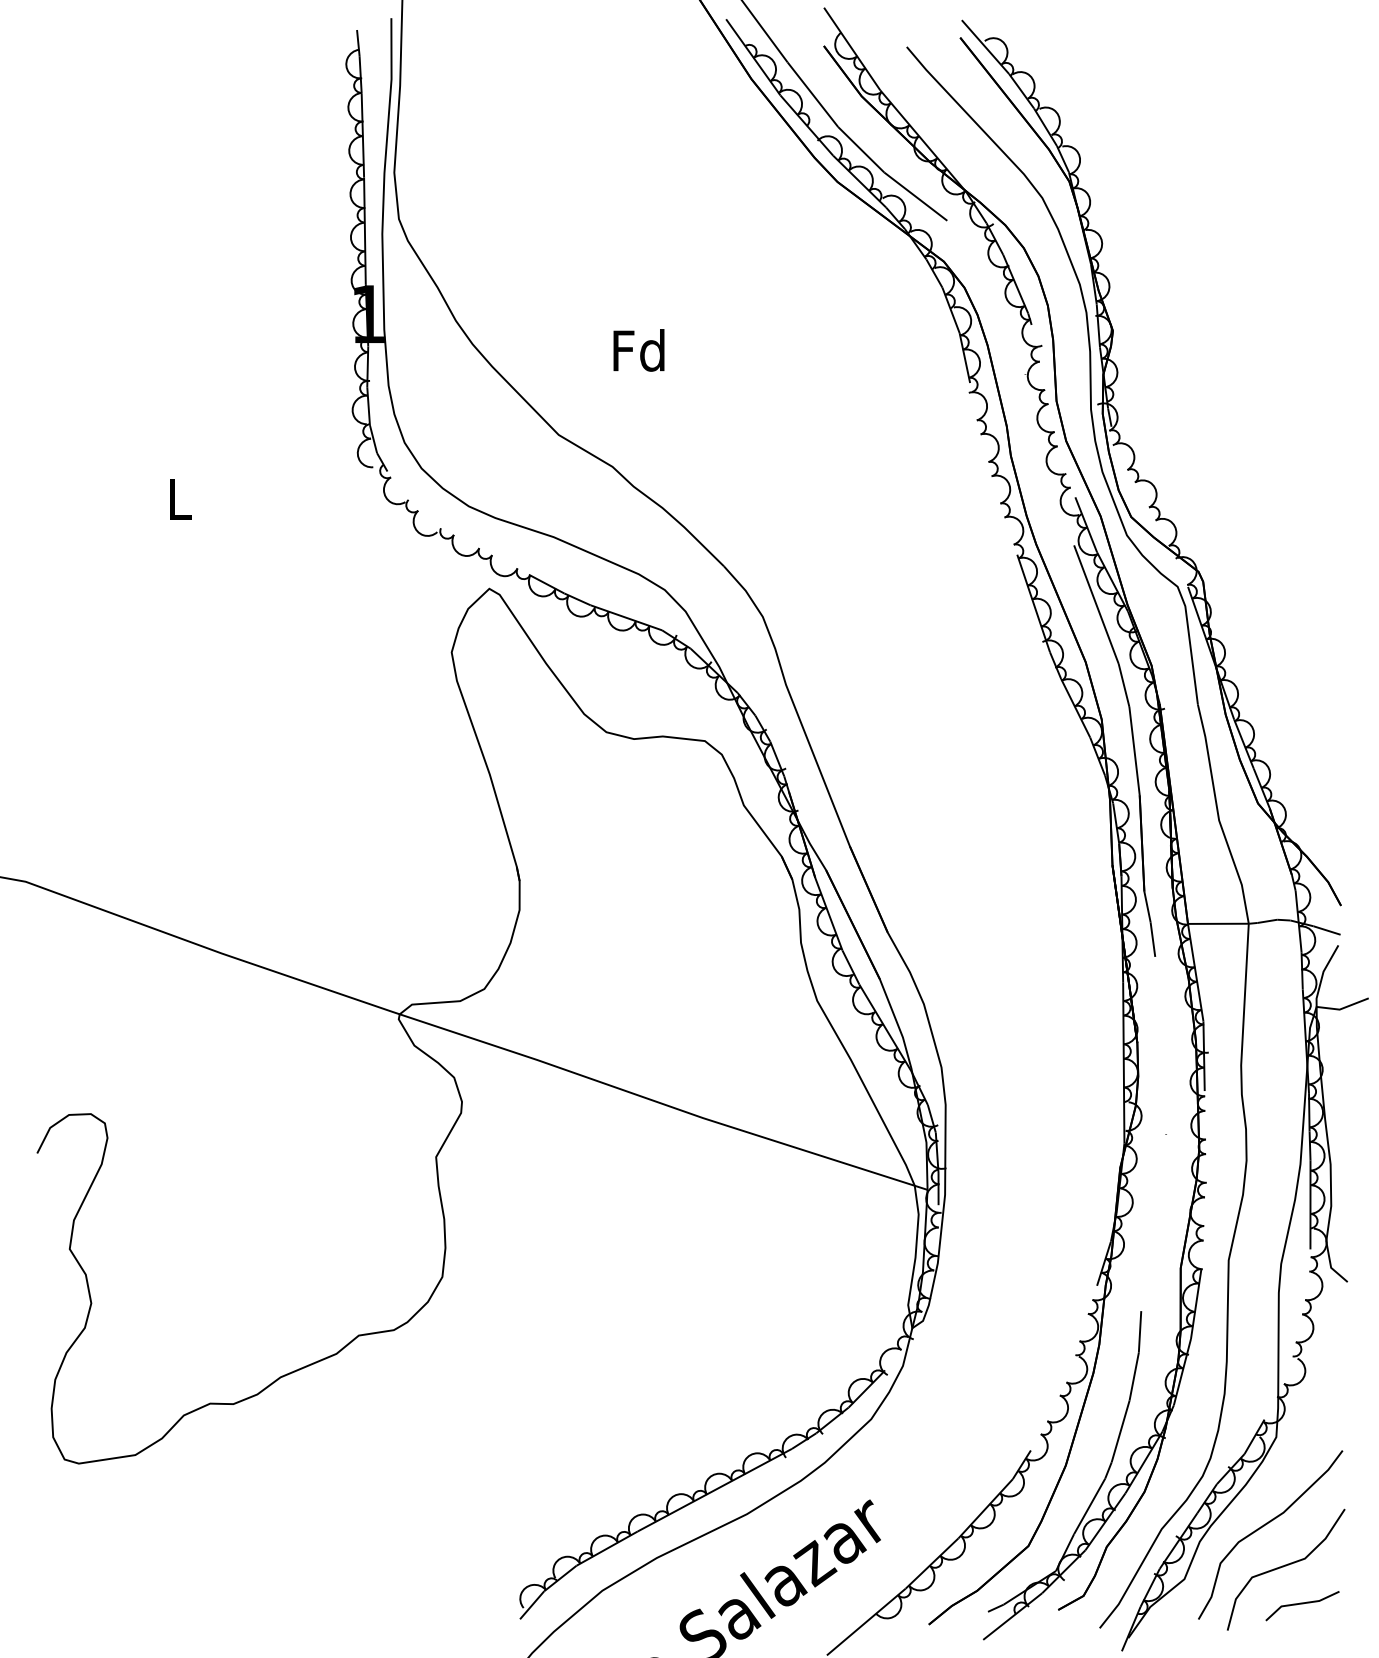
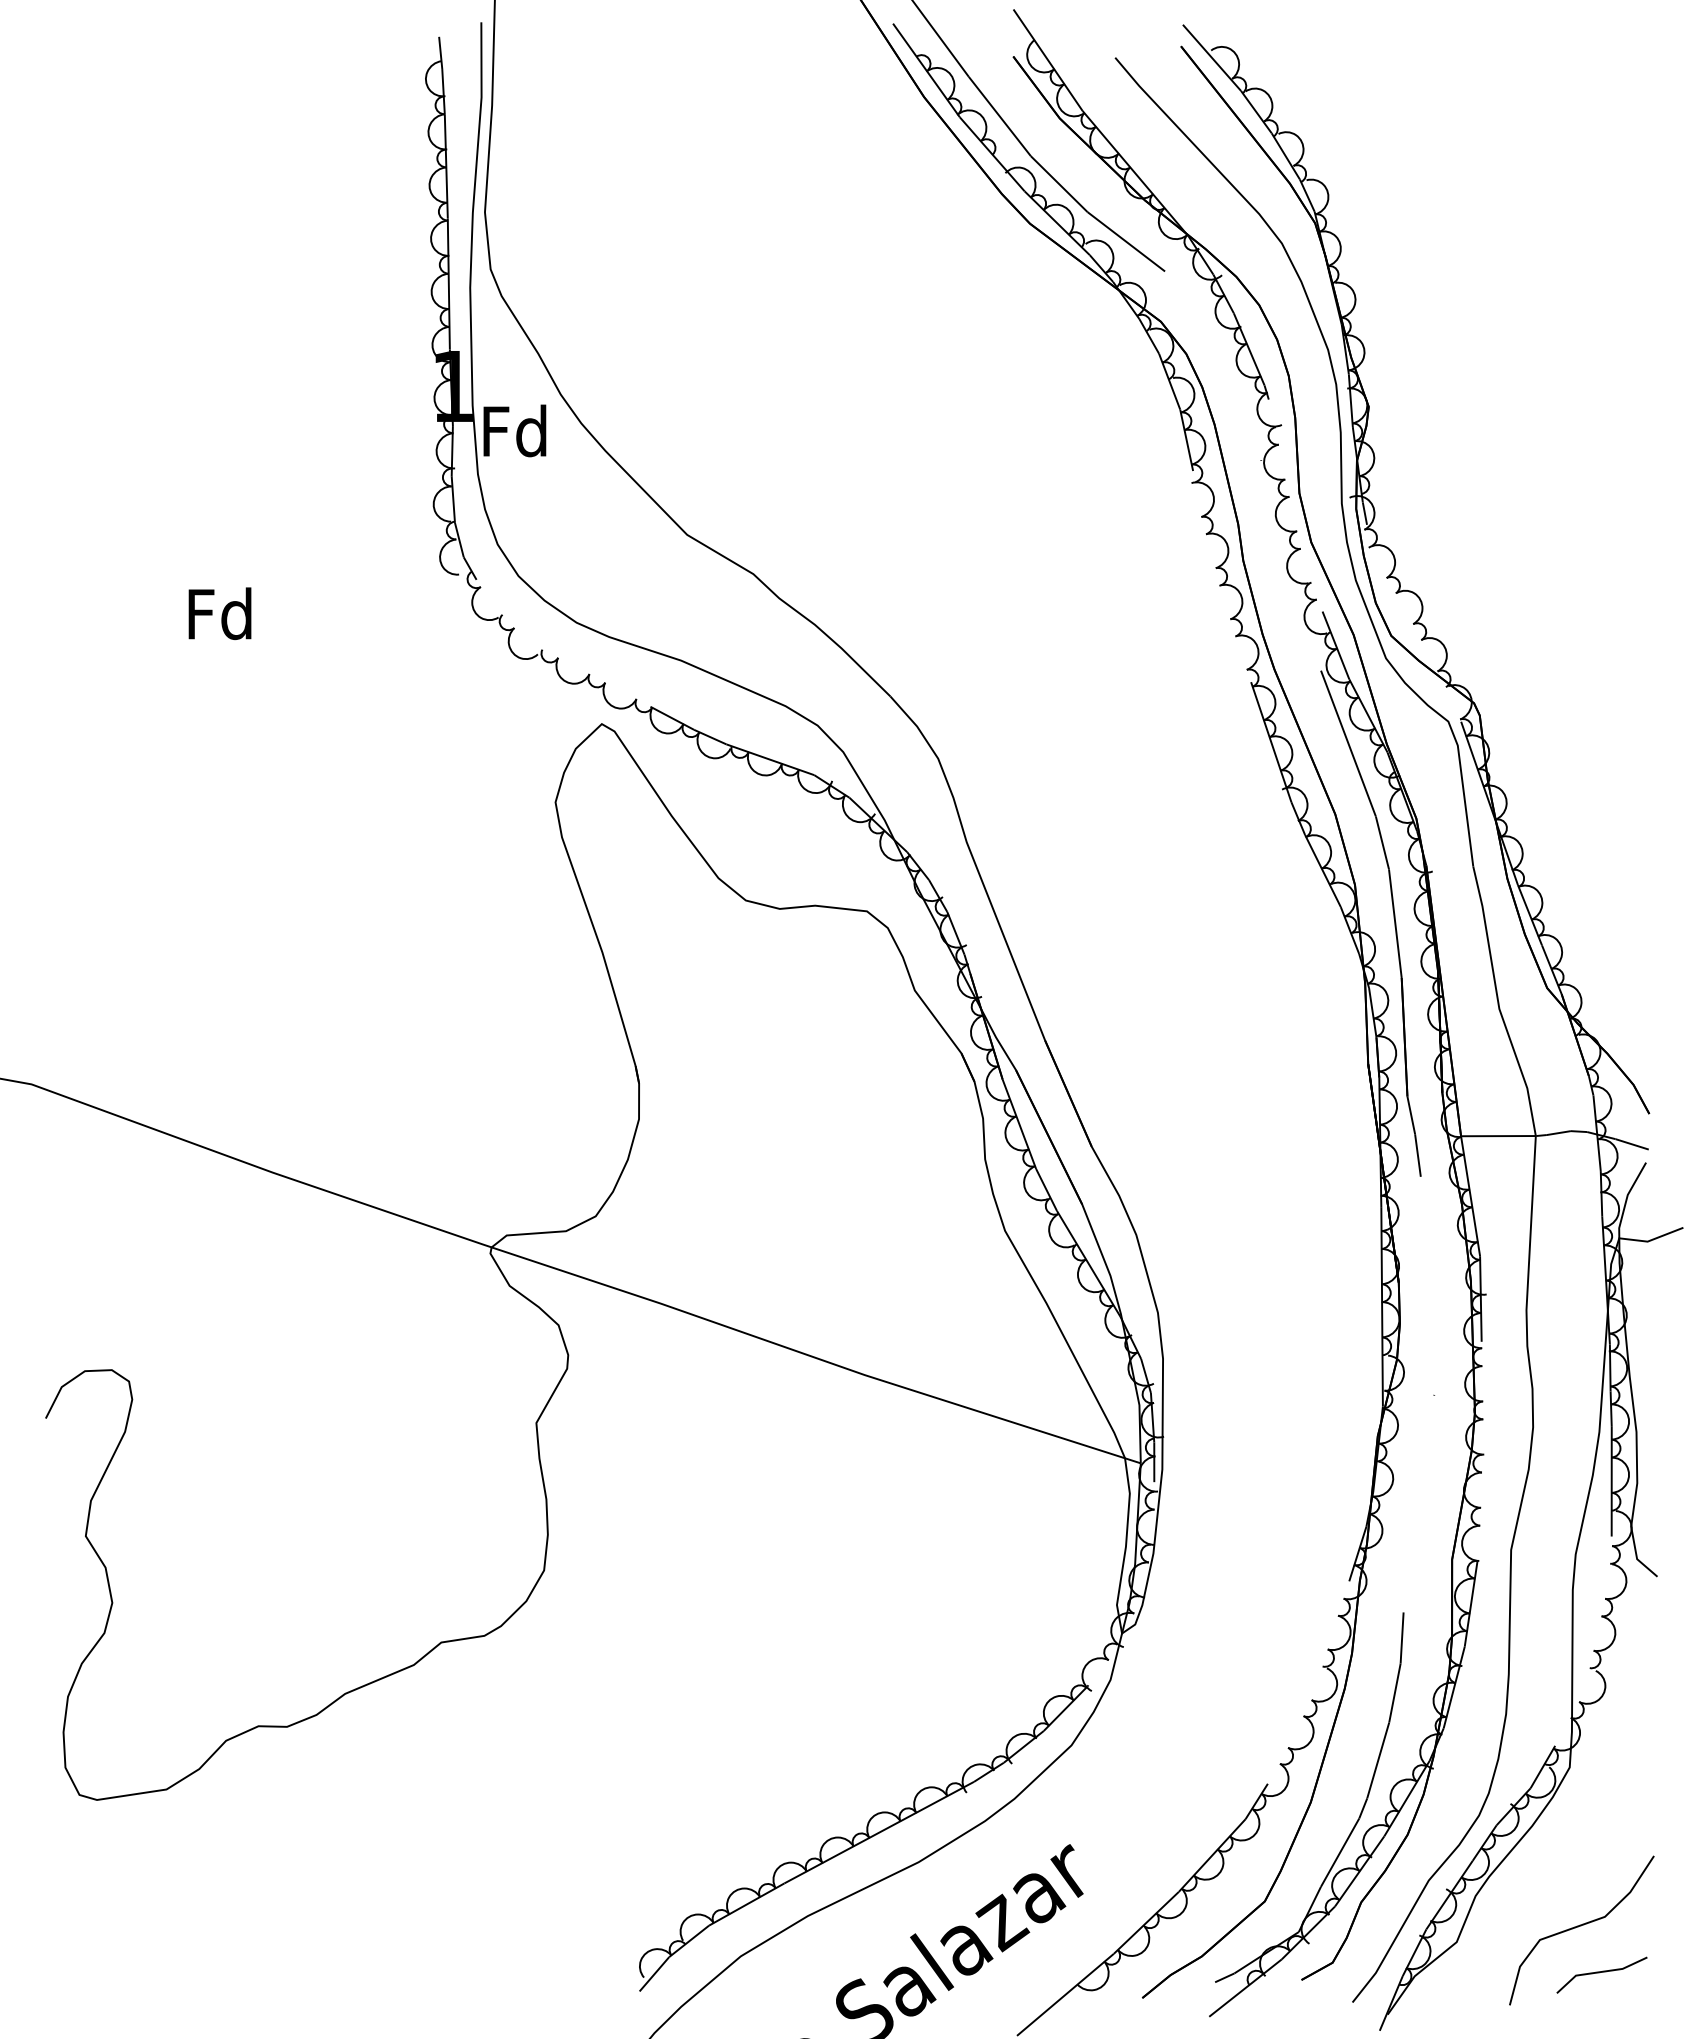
text: (638, 350) -> (514, 430), moved
text: (178, 498) -> (219, 613), L -> Fd
curve: (1263, 1526) -> (1554, 1877), removed

